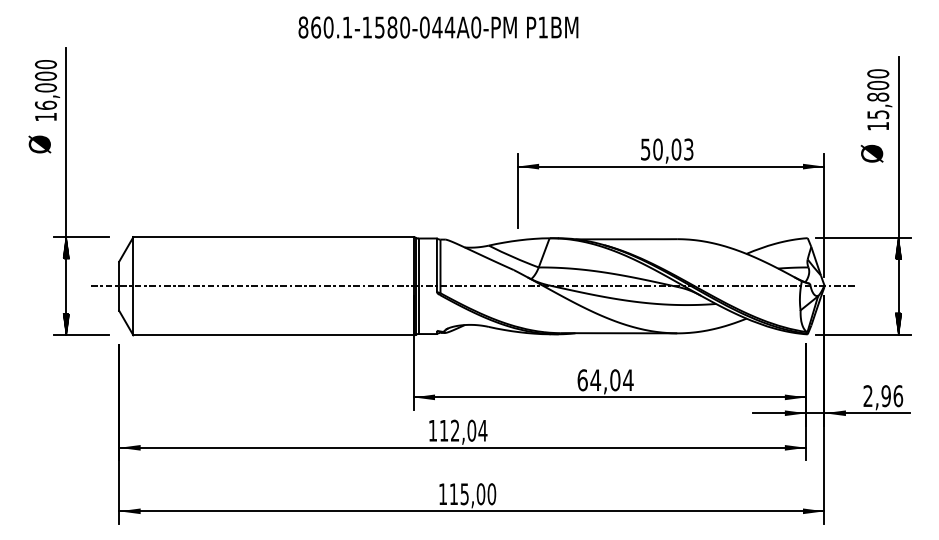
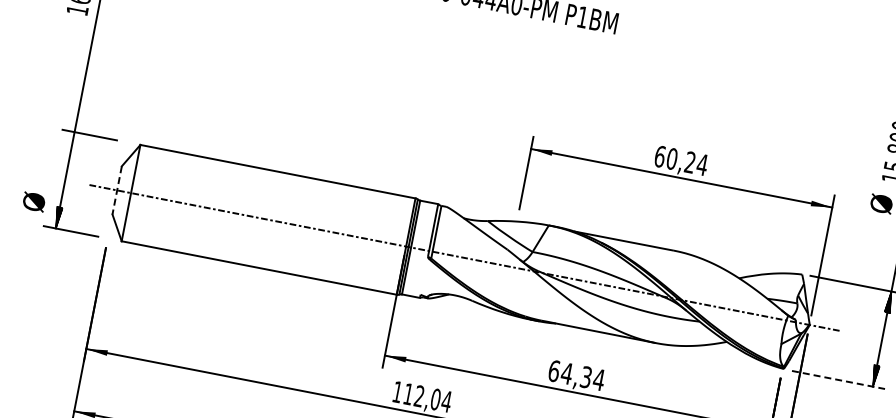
text: (39, 144) -> (33, 201), moved
text: (667, 149) -> (681, 160), 50,03 -> 60,24
hatch: (66, 247) -> (72, 142), removed
line: (119, 286) -> (117, 190), solid -> dashed
line: (863, 334) -> (838, 379), solid -> dashed
text: (615, 380) -> (586, 377), 64,04 -> 64,34

